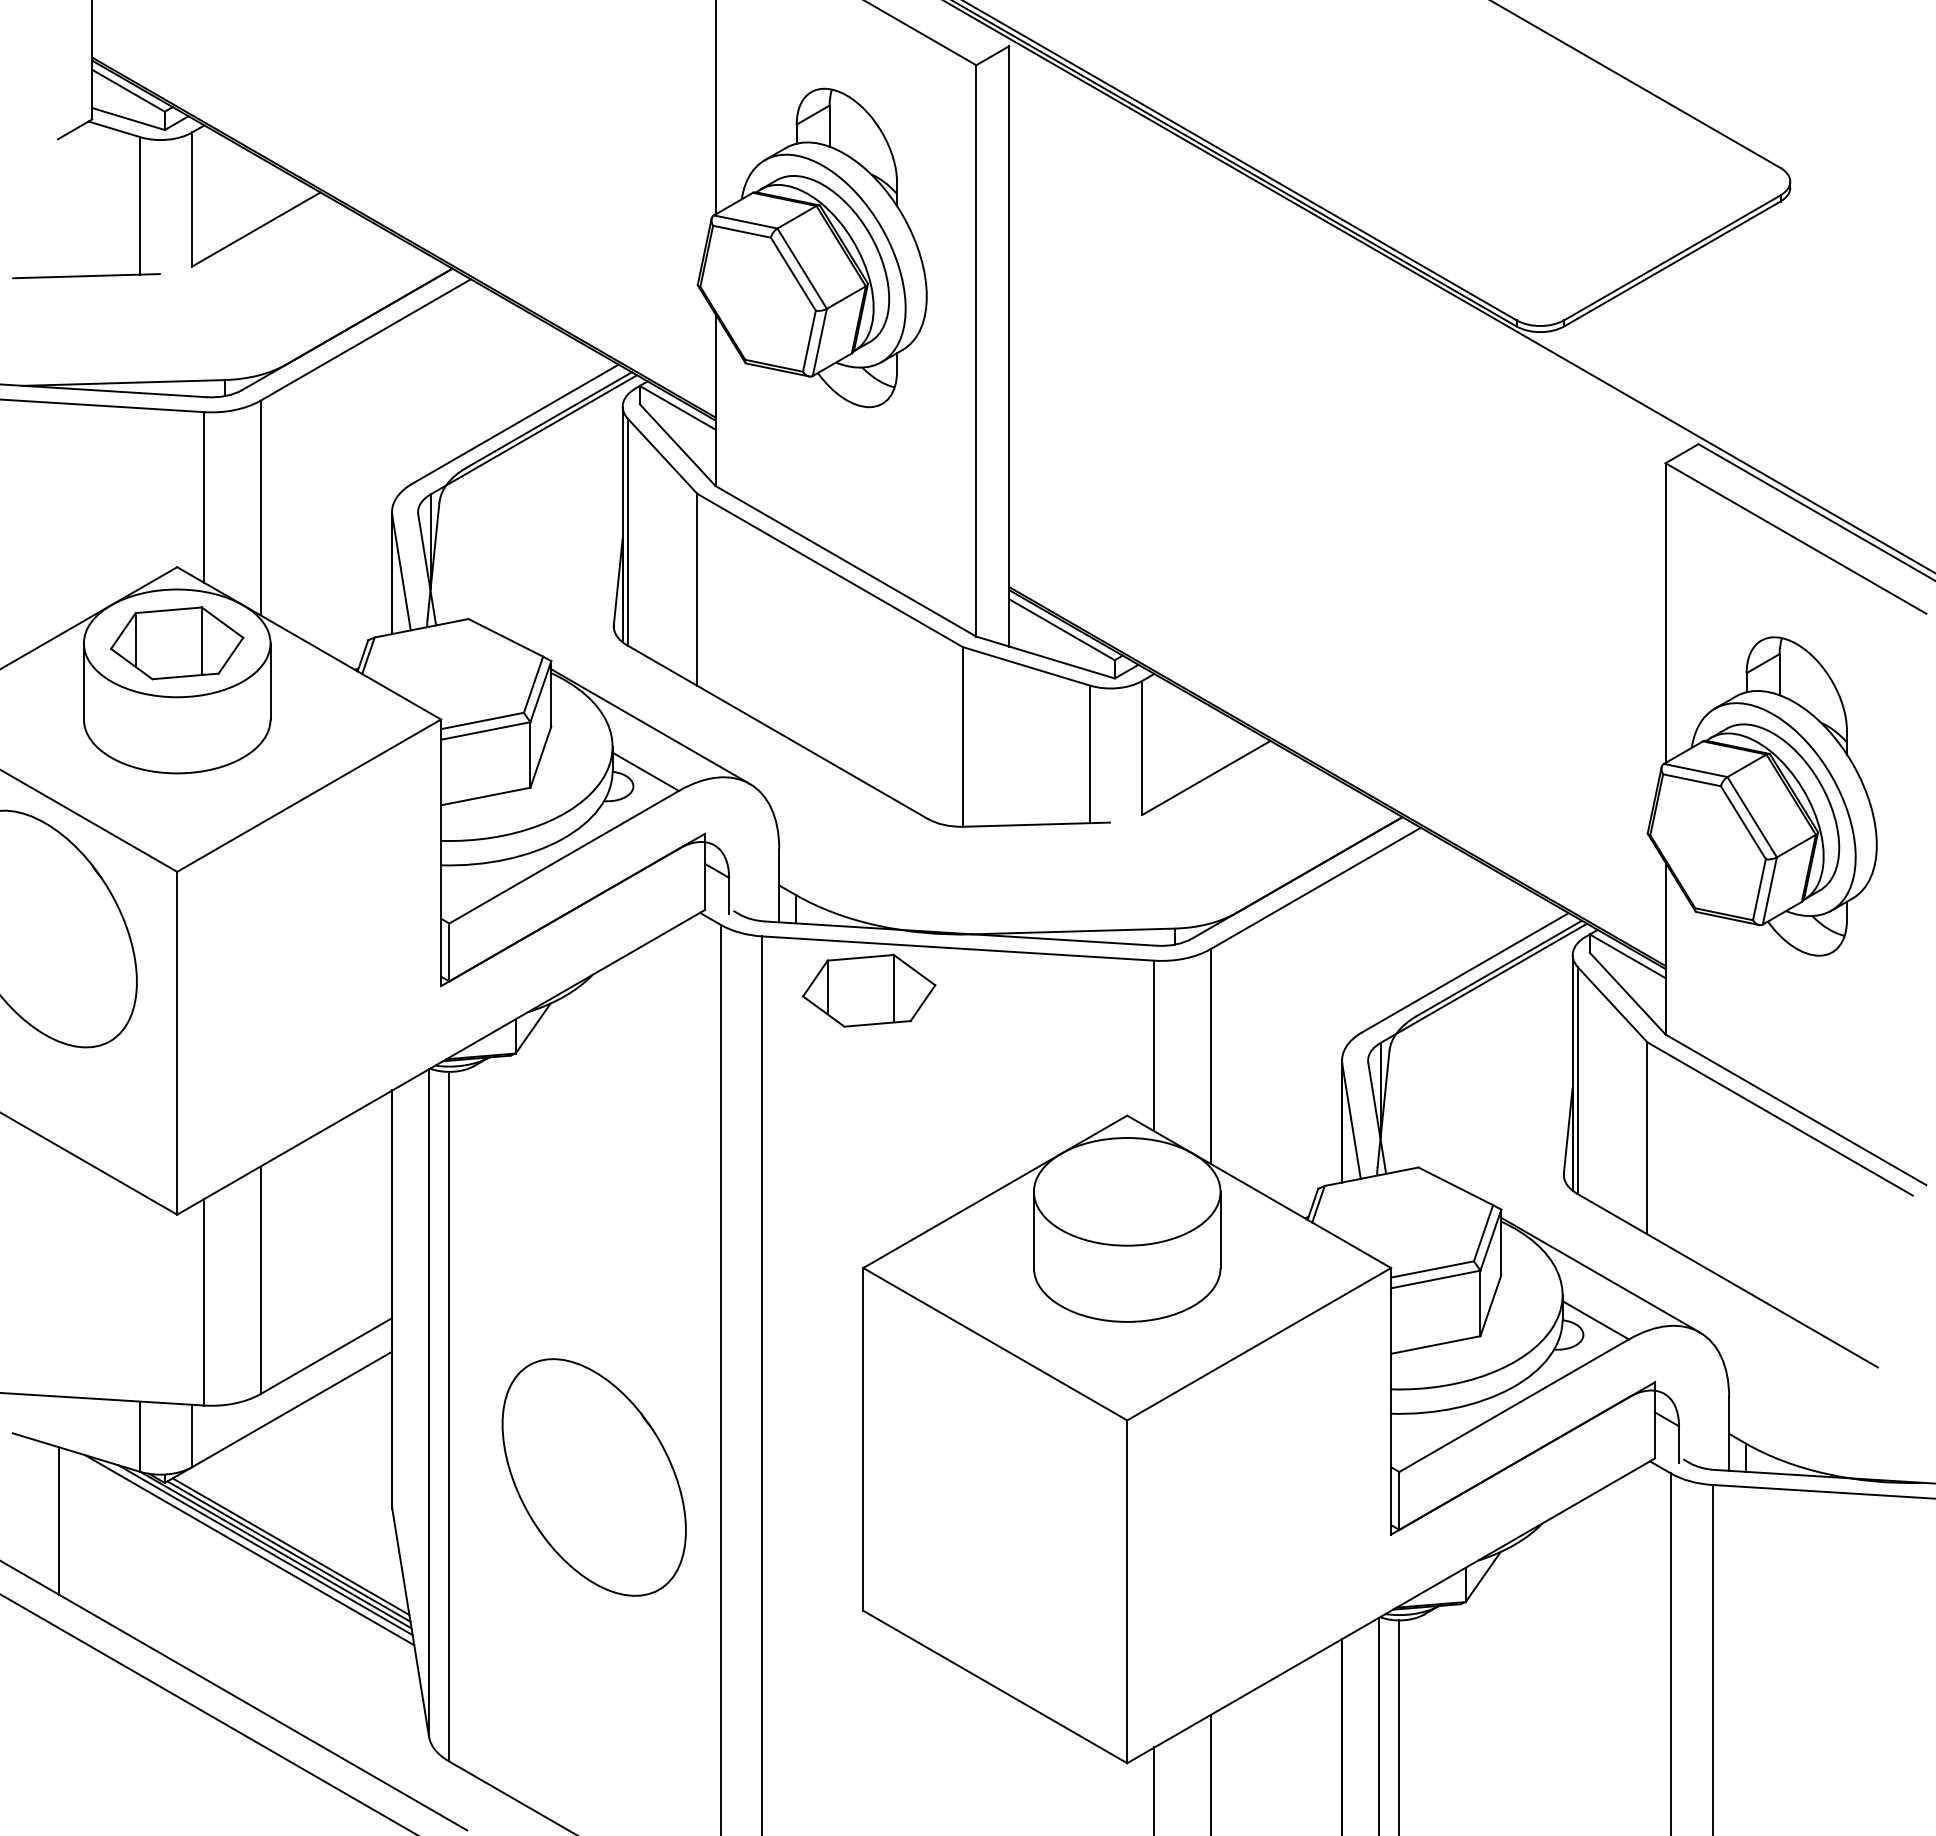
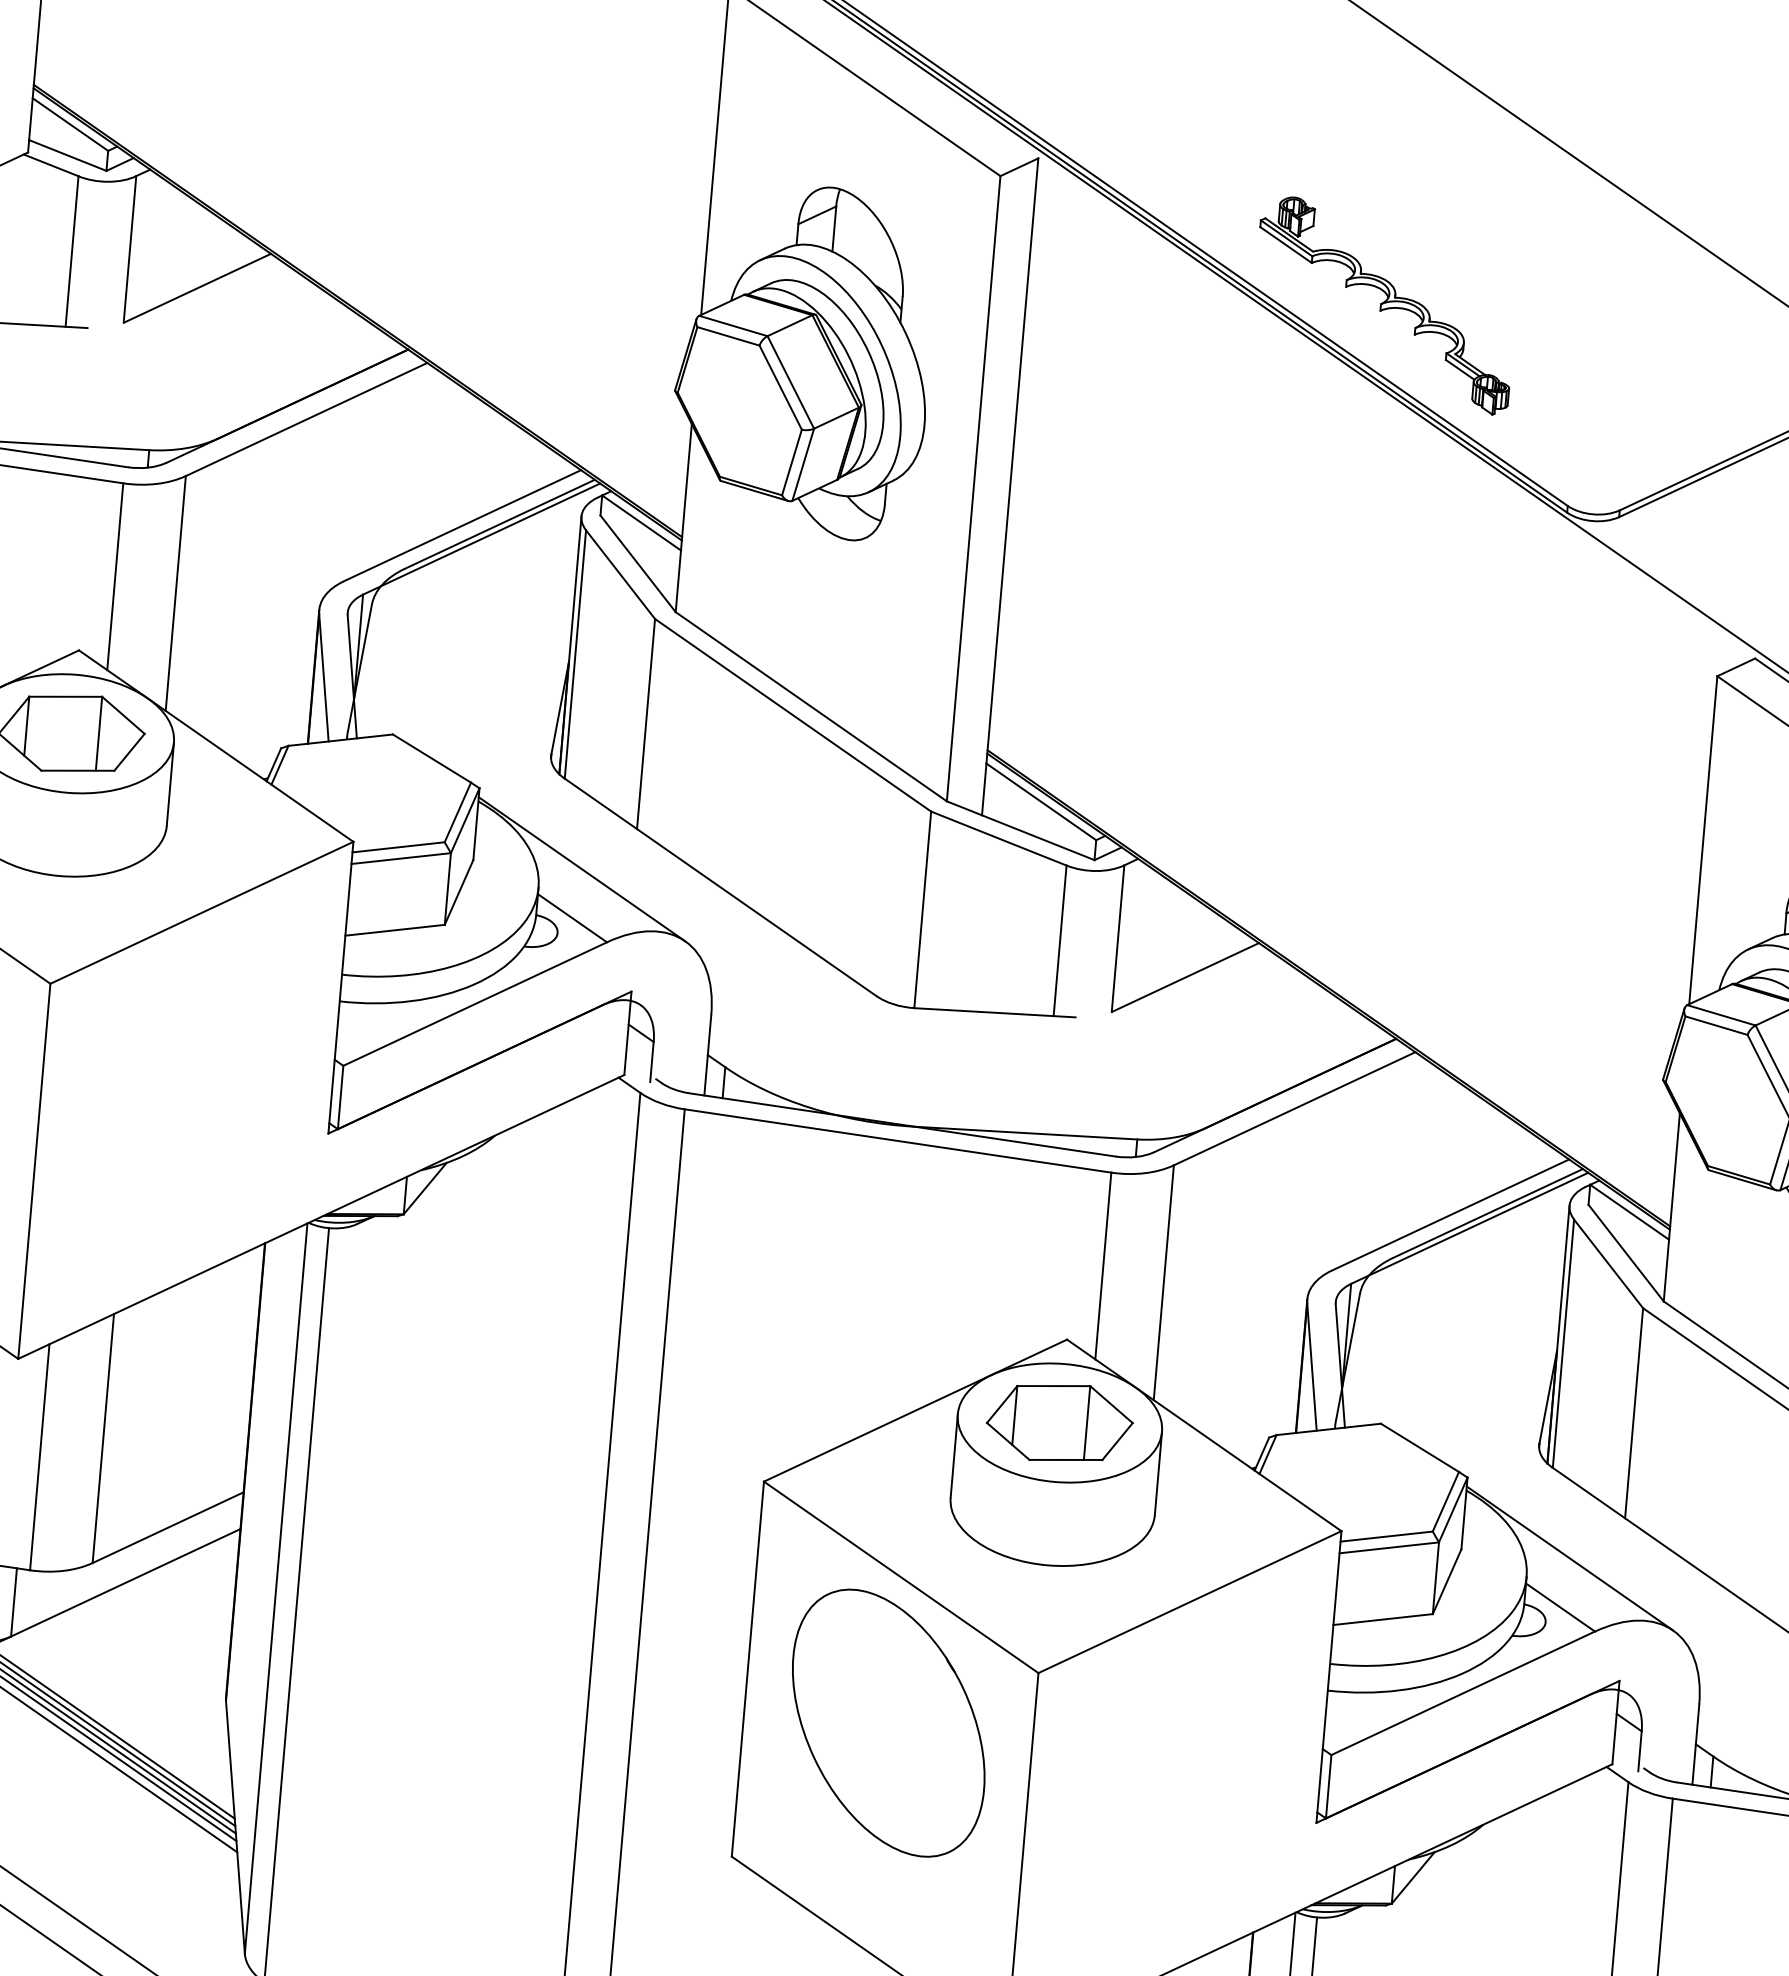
part: (1335, 152) -> (1385, 305), added
part: (869, 990) -> (1060, 1422), moved
part: (593, 1477) -> (887, 1723), moved

